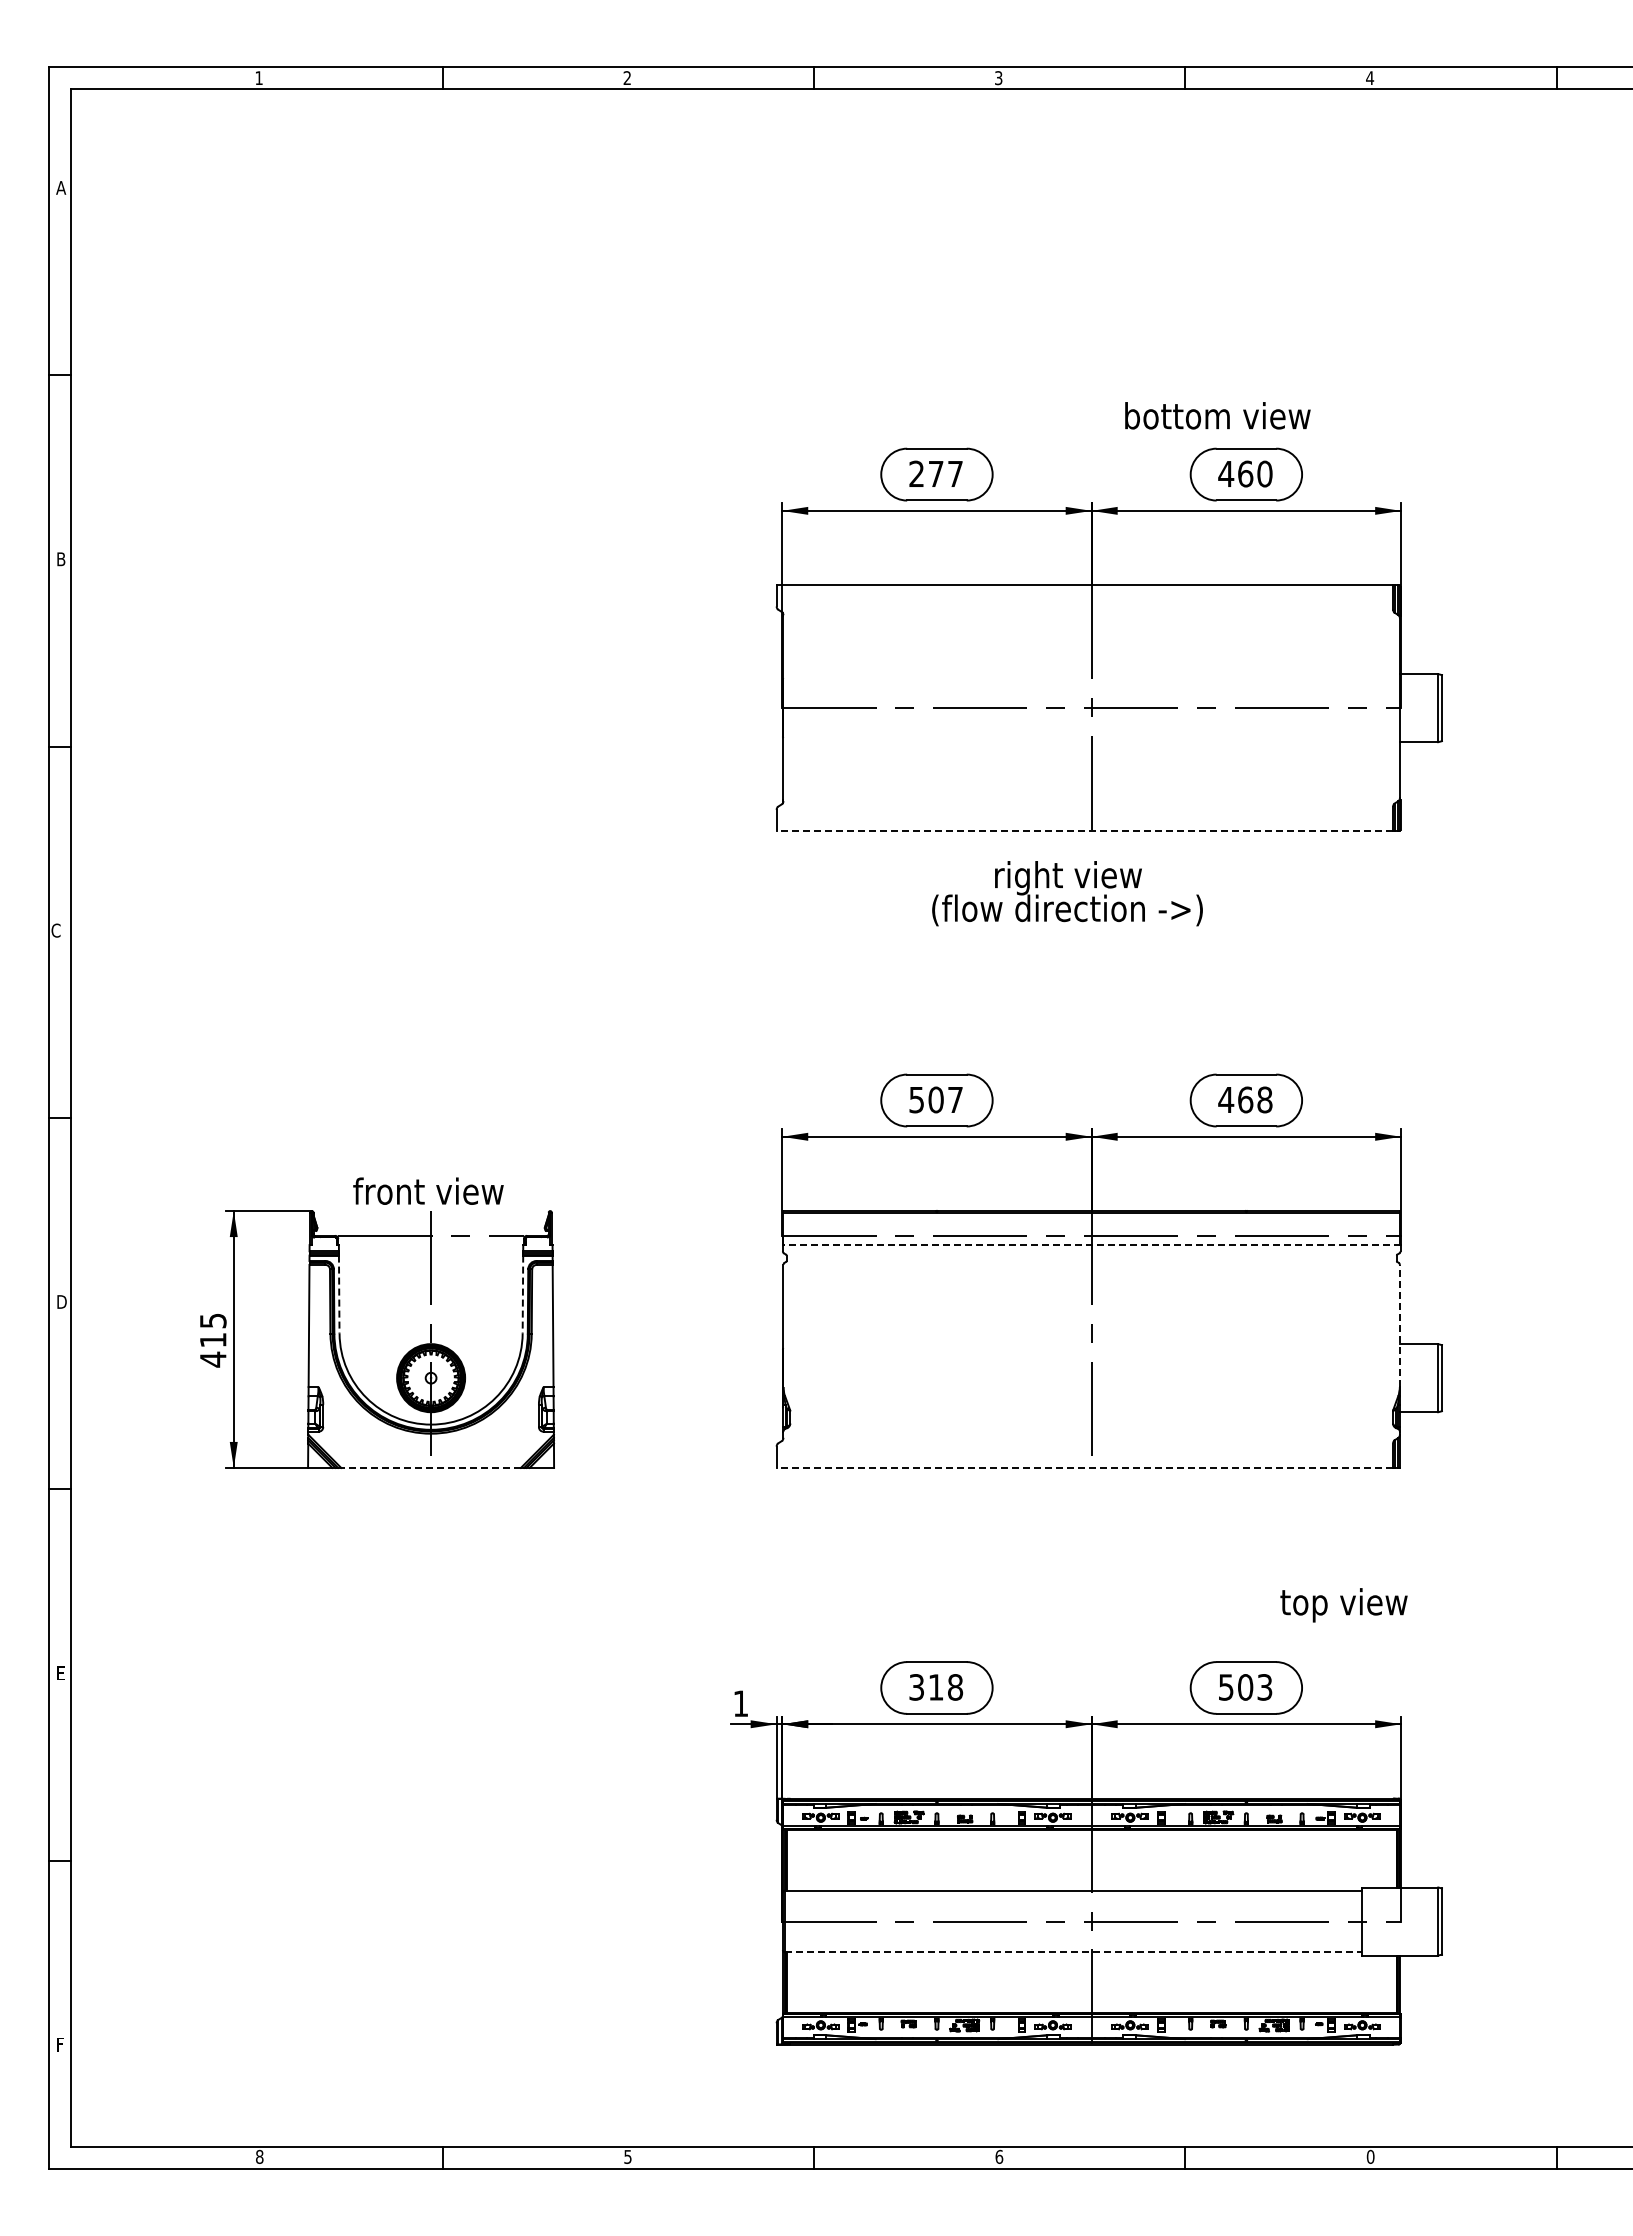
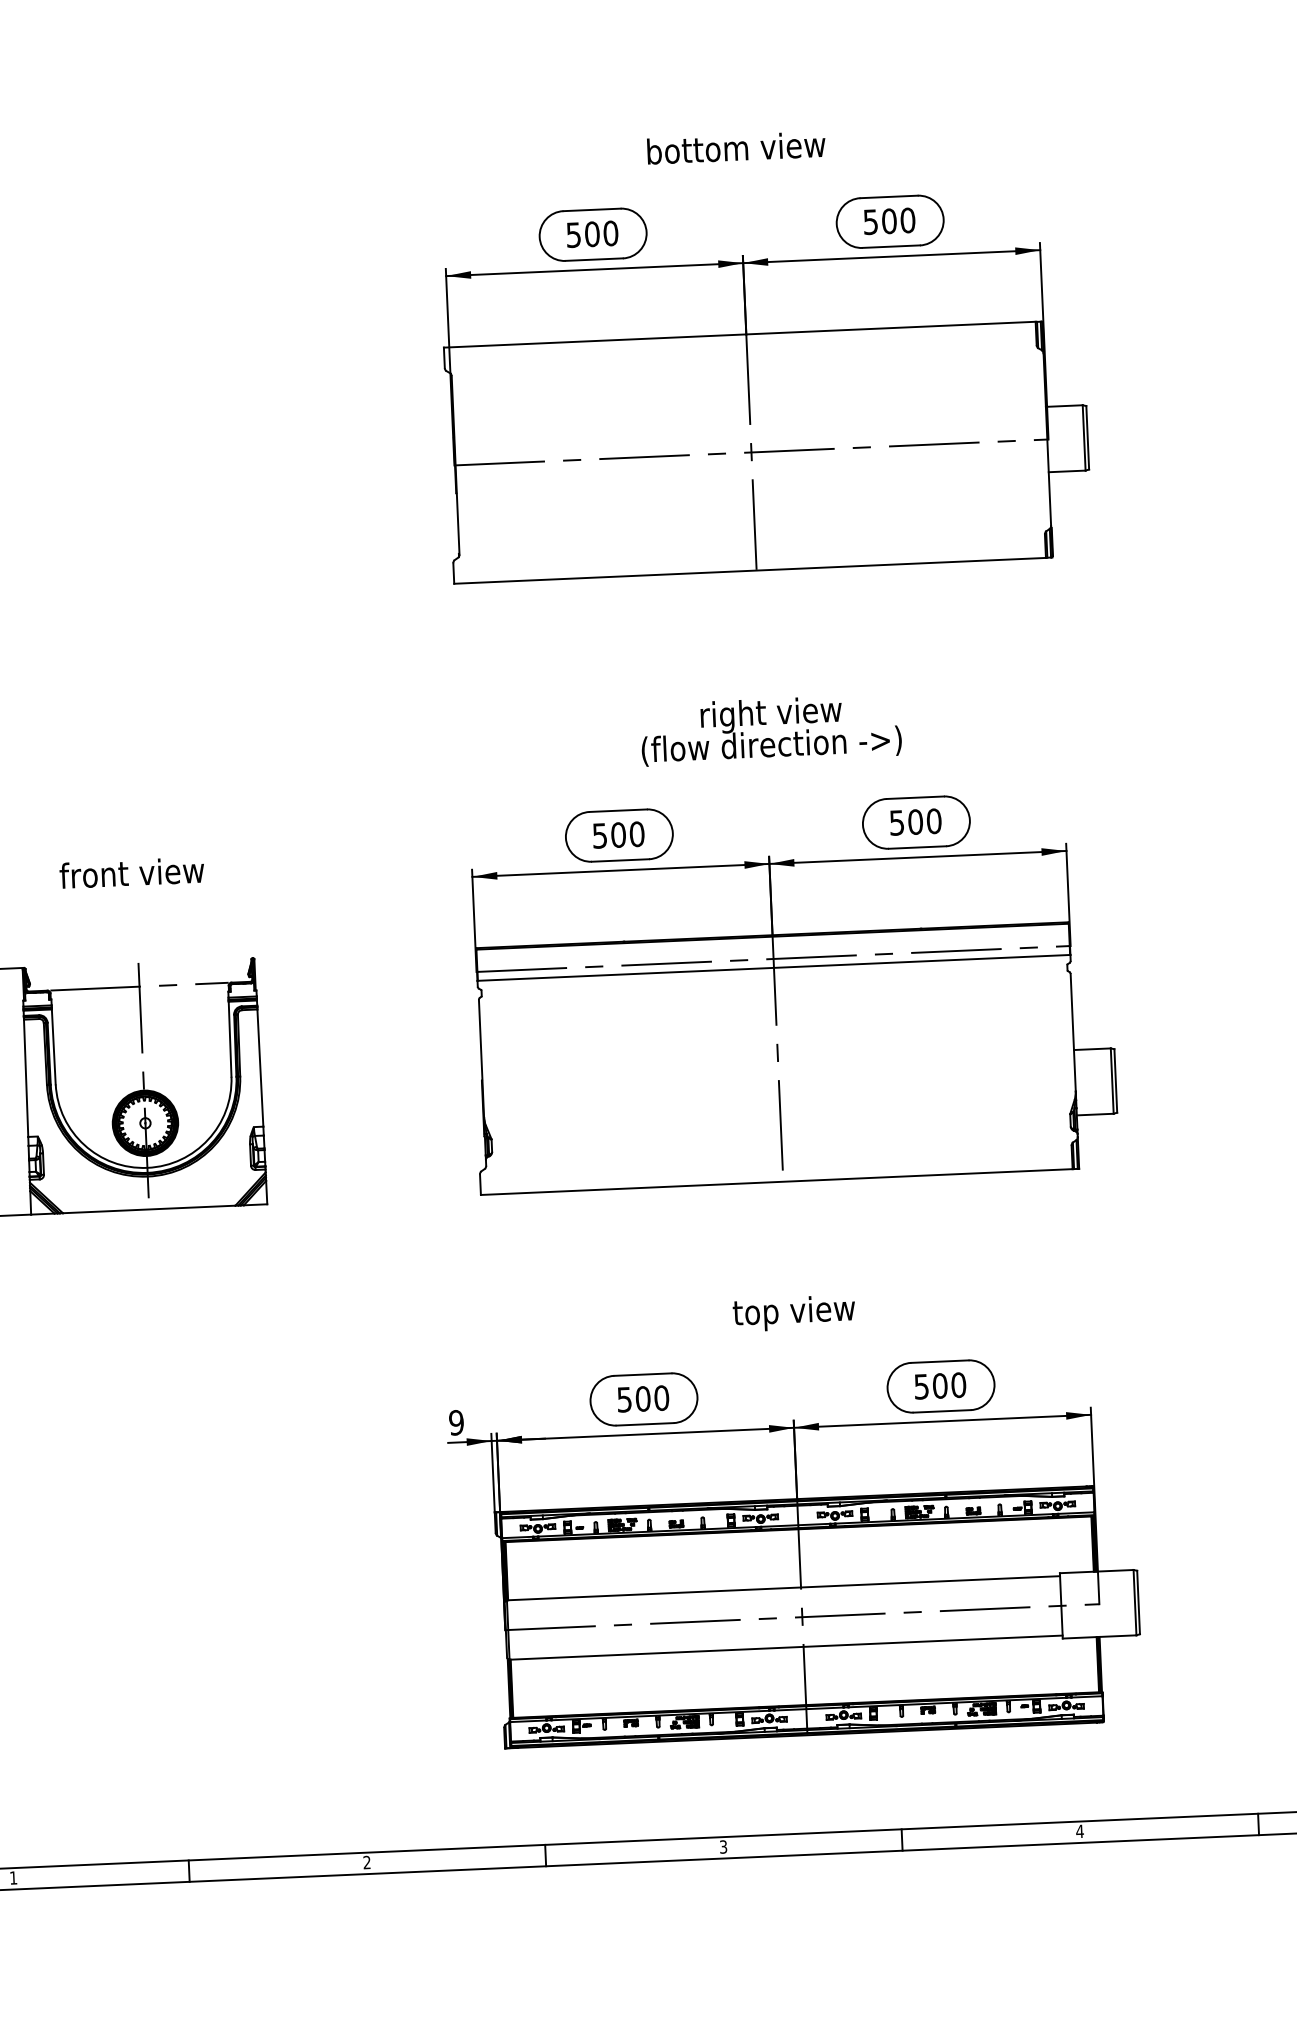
text: (1217, 415) -> (736, 147), moved
text: (936, 473) -> (592, 233), 277 -> 500
text: (1235, 473) -> (879, 221), 460 -> 500
line: (1084, 831) -> (749, 571), dashed -> solid
text: (1067, 893) -> (771, 729), moved
text: (955, 1099) -> (637, 833), 507 -> 500
text: (1245, 1099) -> (915, 821), 468 -> 500
text: (428, 1190) -> (132, 872), moved
line: (1091, 1245) -> (773, 968), dashed -> solid
line: (339, 1295) -> (54, 1047), dashed -> solid
line: (522, 1295) -> (229, 1040), dashed -> solid
line: (1399, 1325) -> (1072, 1032), dashed -> solid
line: (431, 1467) -> (149, 1209), dashed -> solid
line: (1084, 1467) -> (776, 1181), dashed -> solid
text: (1343, 1605) -> (793, 1313), moved
text: (936, 1687) -> (643, 1399), 318 -> 500
text: (1264, 1687) -> (958, 1385), 503 -> 500
text: (740, 1703) -> (456, 1422), 1 -> 9
line: (1073, 1952) -> (786, 1647), dashed -> solid
text: (259, 2156) -> (13, 1877), 8 -> 1
text: (627, 2156) -> (366, 1862), 5 -> 2
text: (999, 2156) -> (723, 1846), 6 -> 3
text: (1370, 2156) -> (1079, 1831), 0 -> 4

